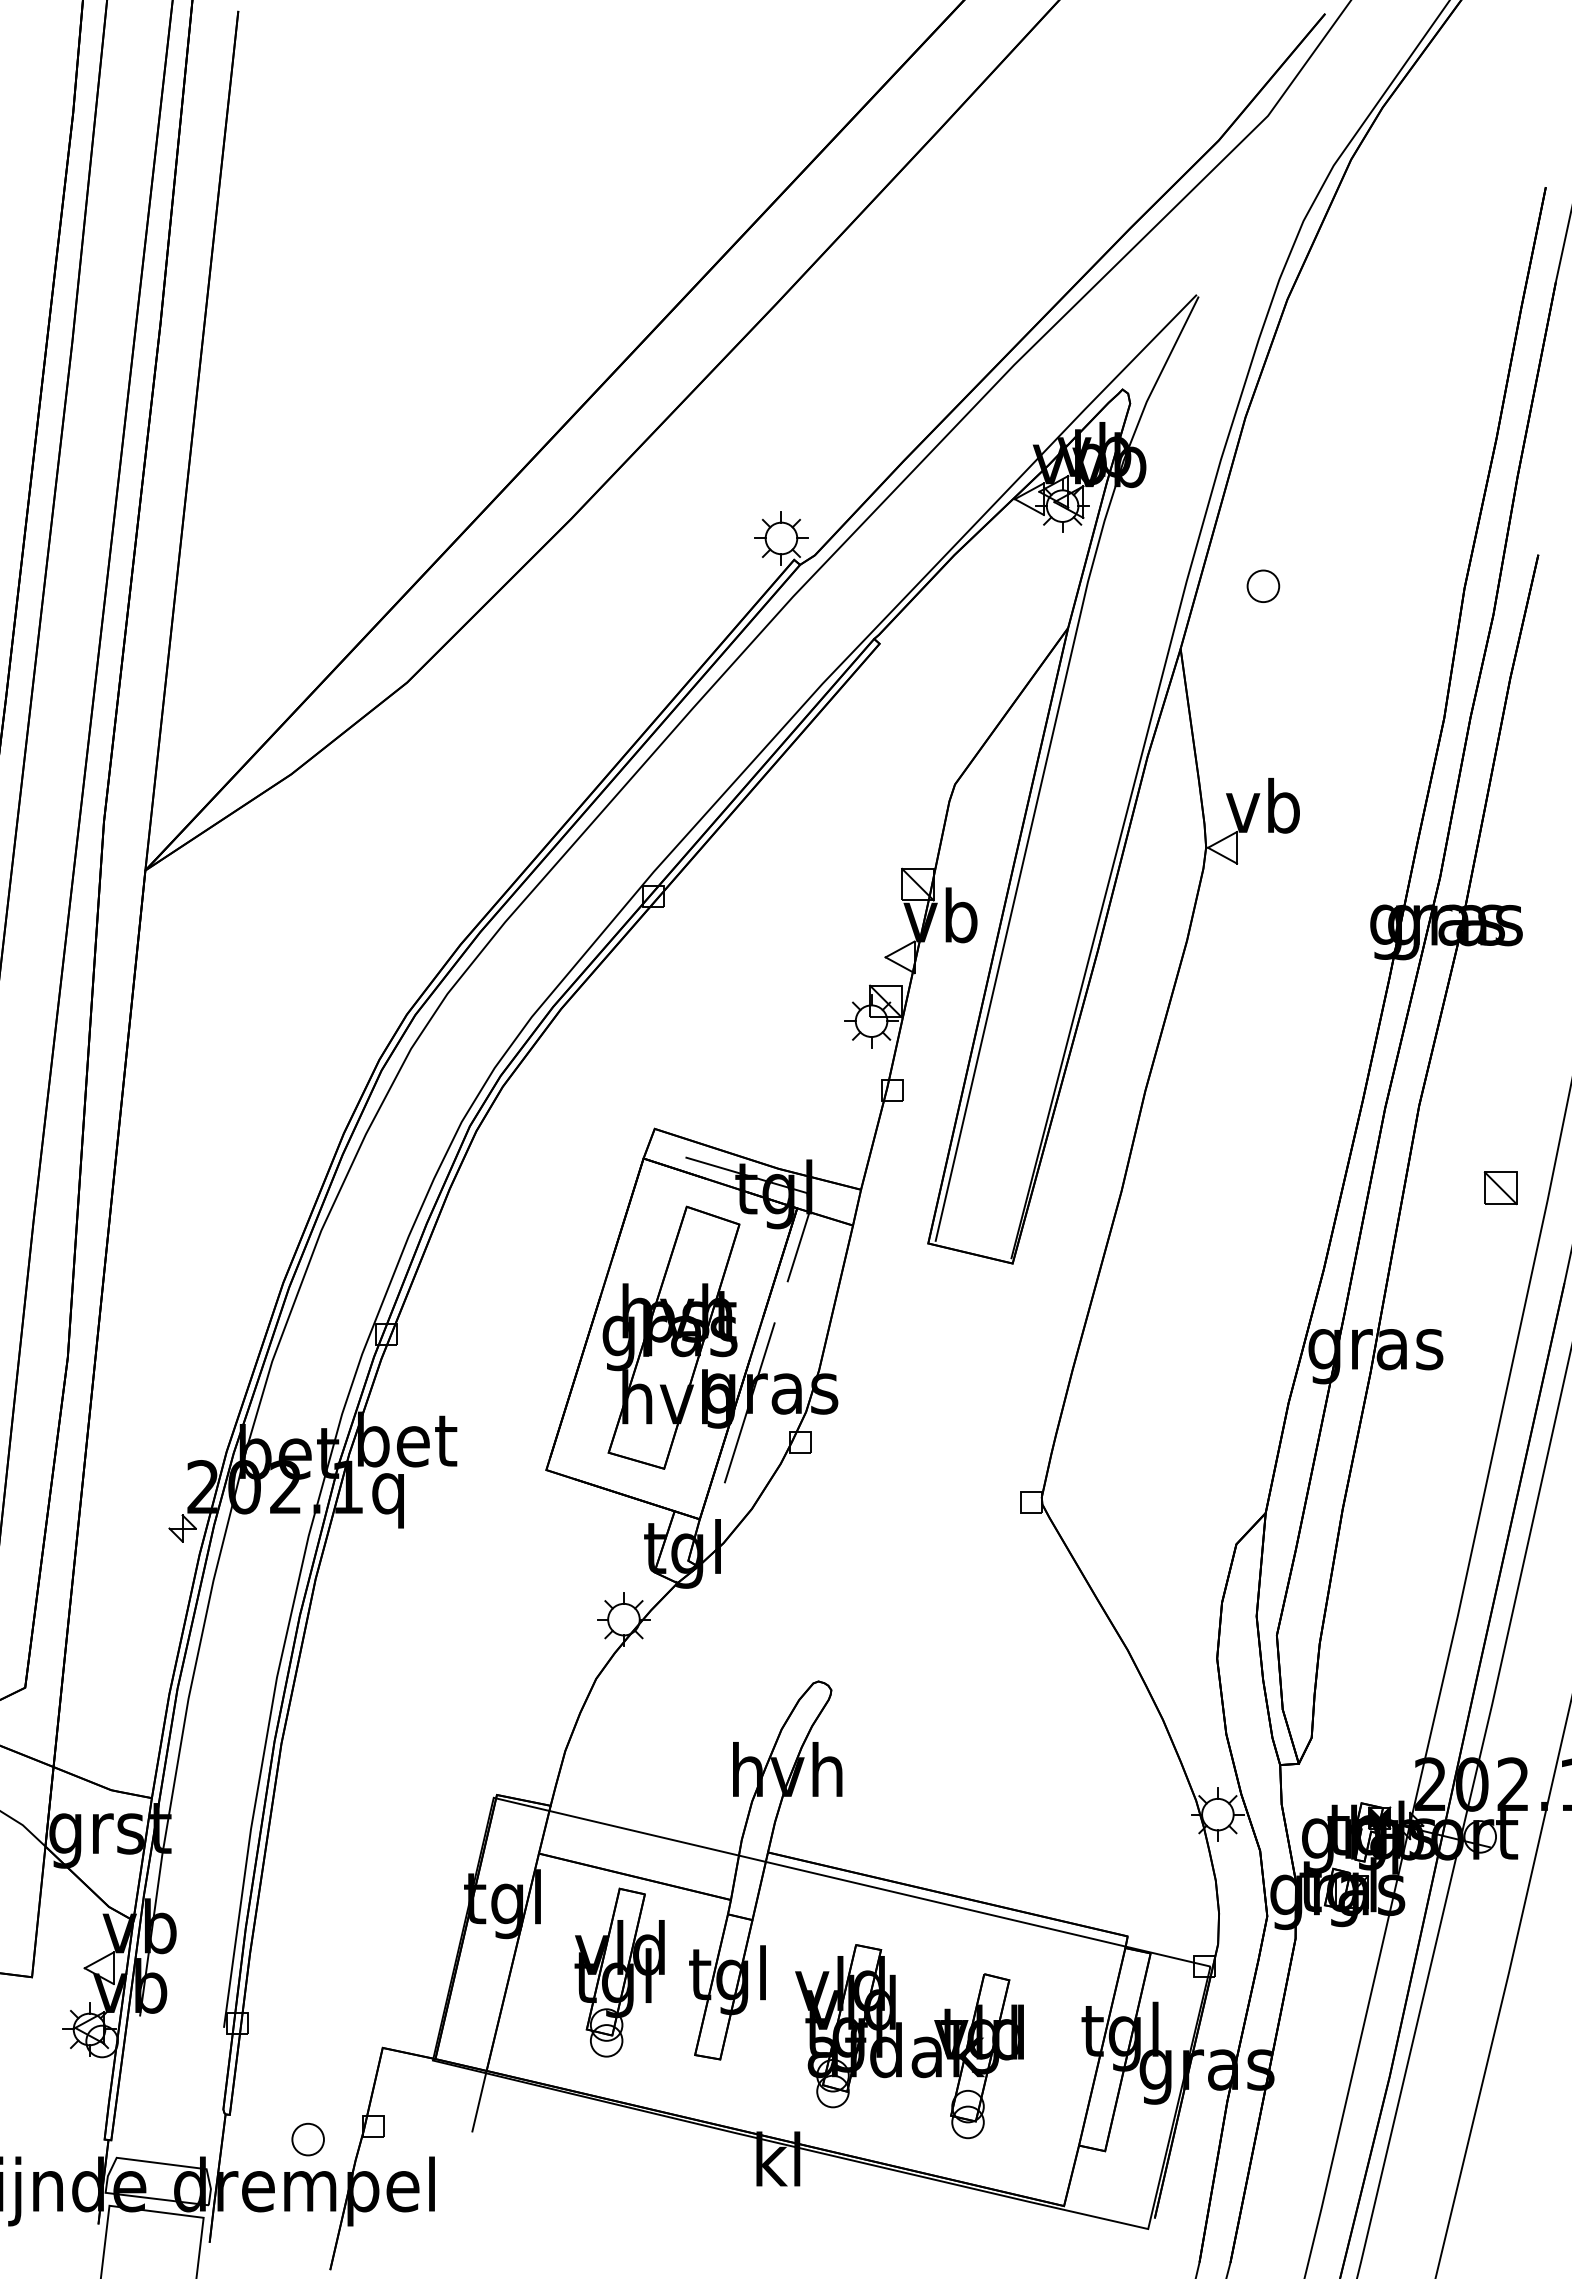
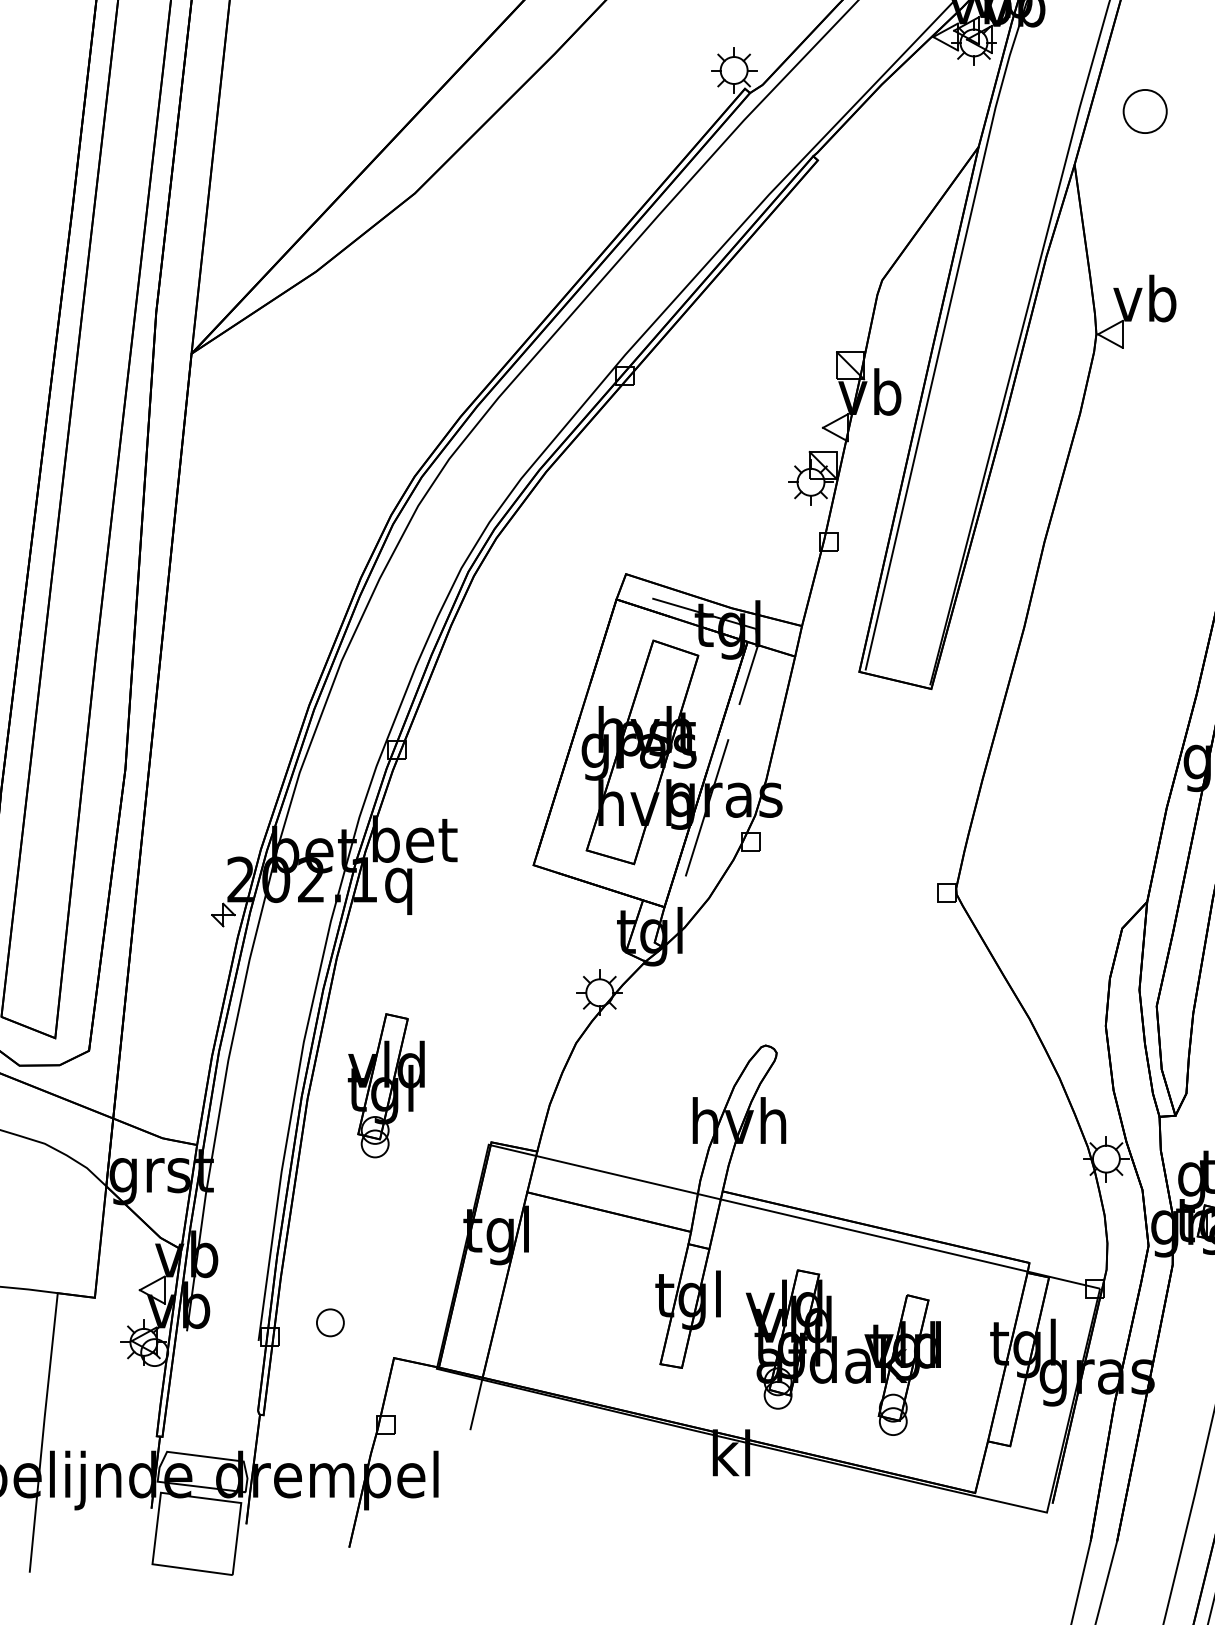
part: (1263, 585) -> (1145, 110), size x1.6
part: (619, 1972) -> (386, 1085), moved
part: (307, 2139) -> (329, 1322), moved

